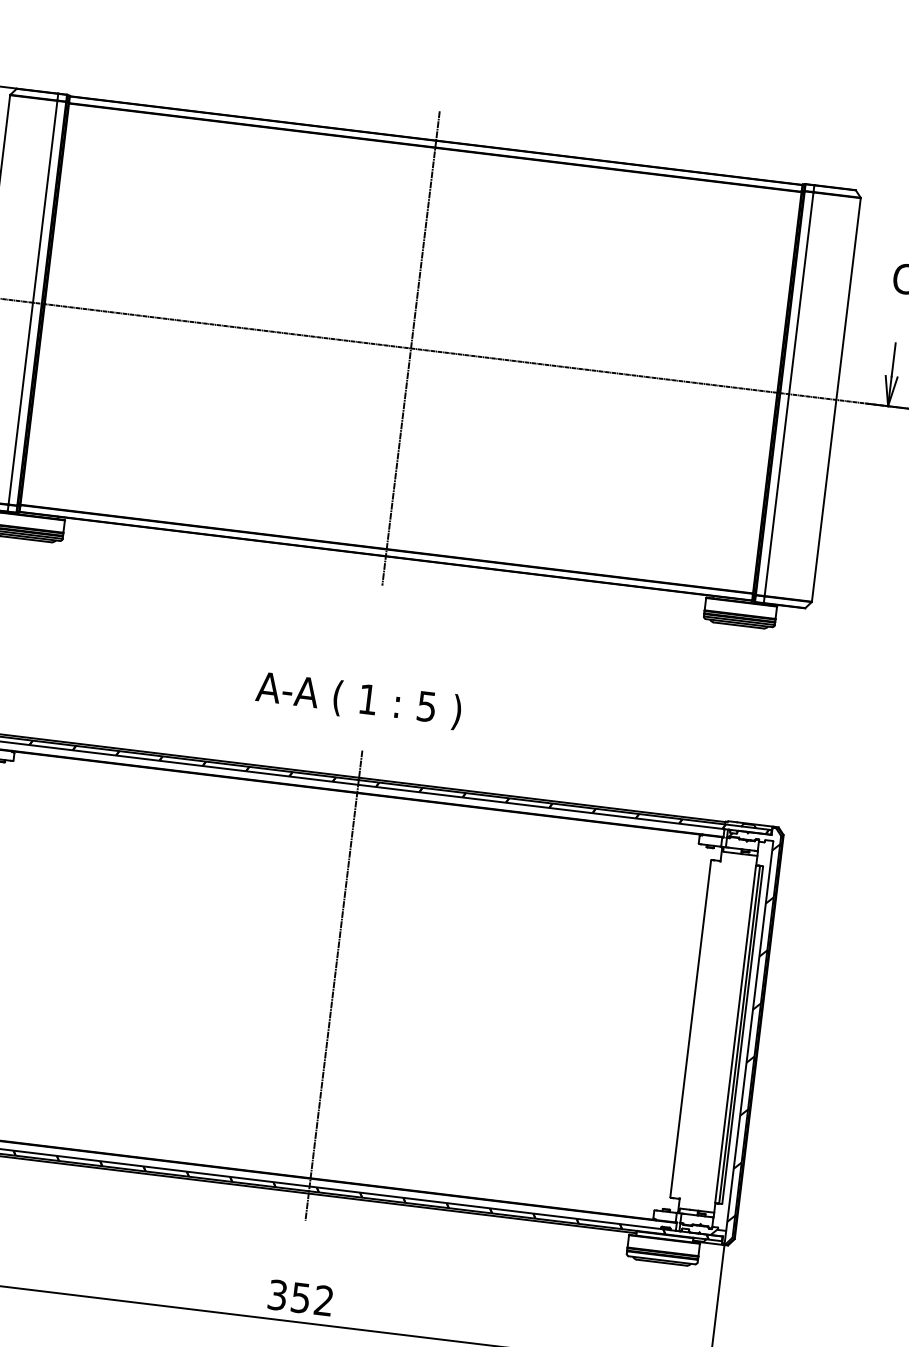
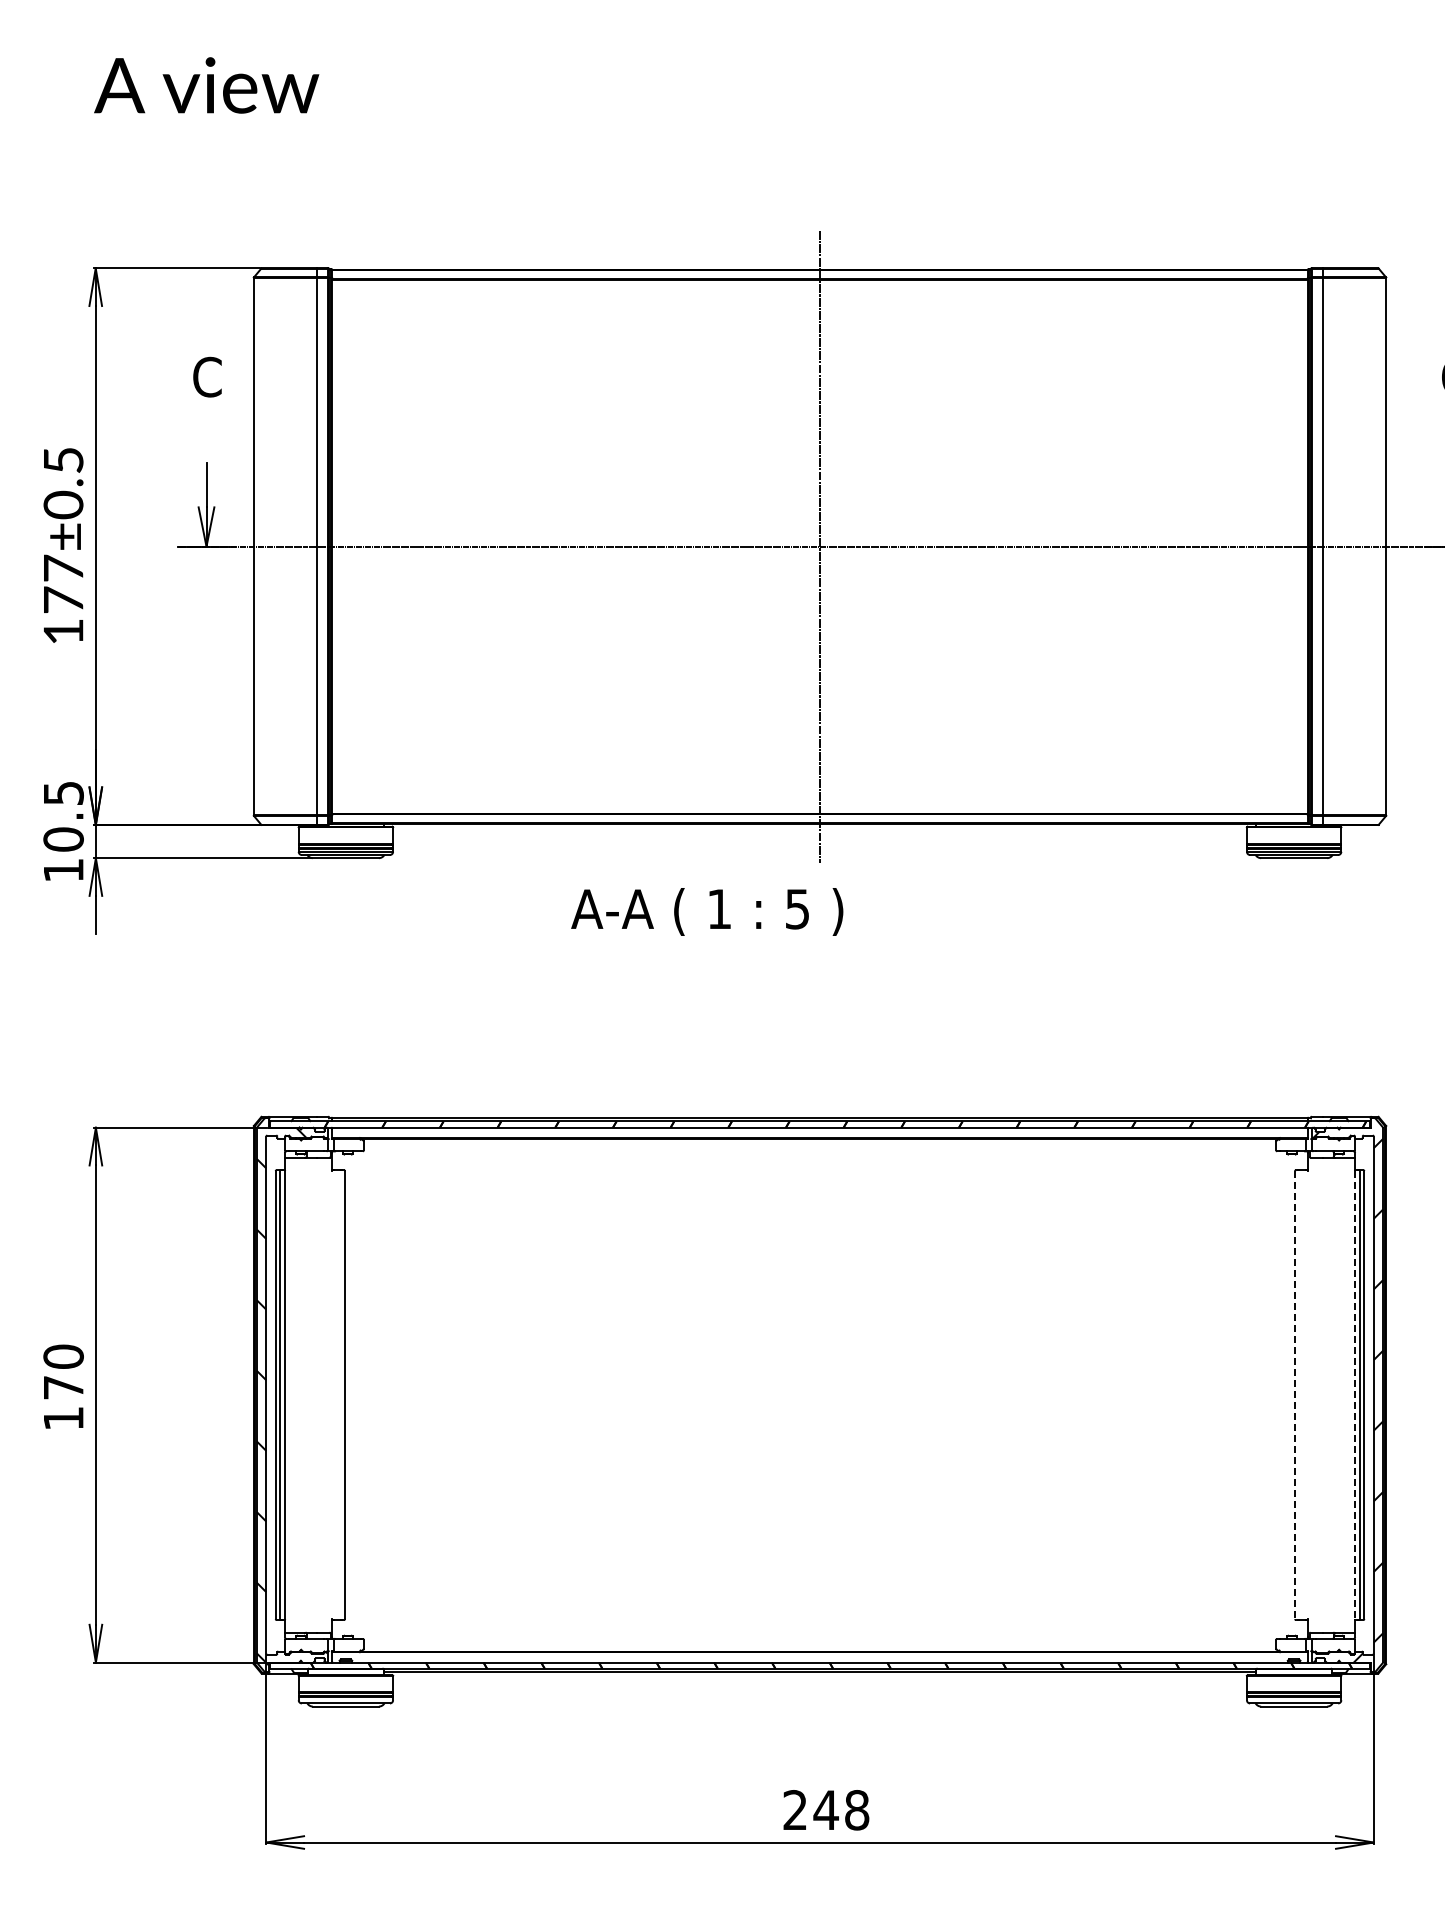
text: (358, 700) -> (707, 911), moved
line: (334, 985) -> (820, 1395), removed
line: (690, 1029) -> (1295, 1395), solid -> dashed
line: (735, 1034) -> (1354, 1395), solid -> dashed
text: (301, 1298) -> (826, 1810), 352 -> 248

